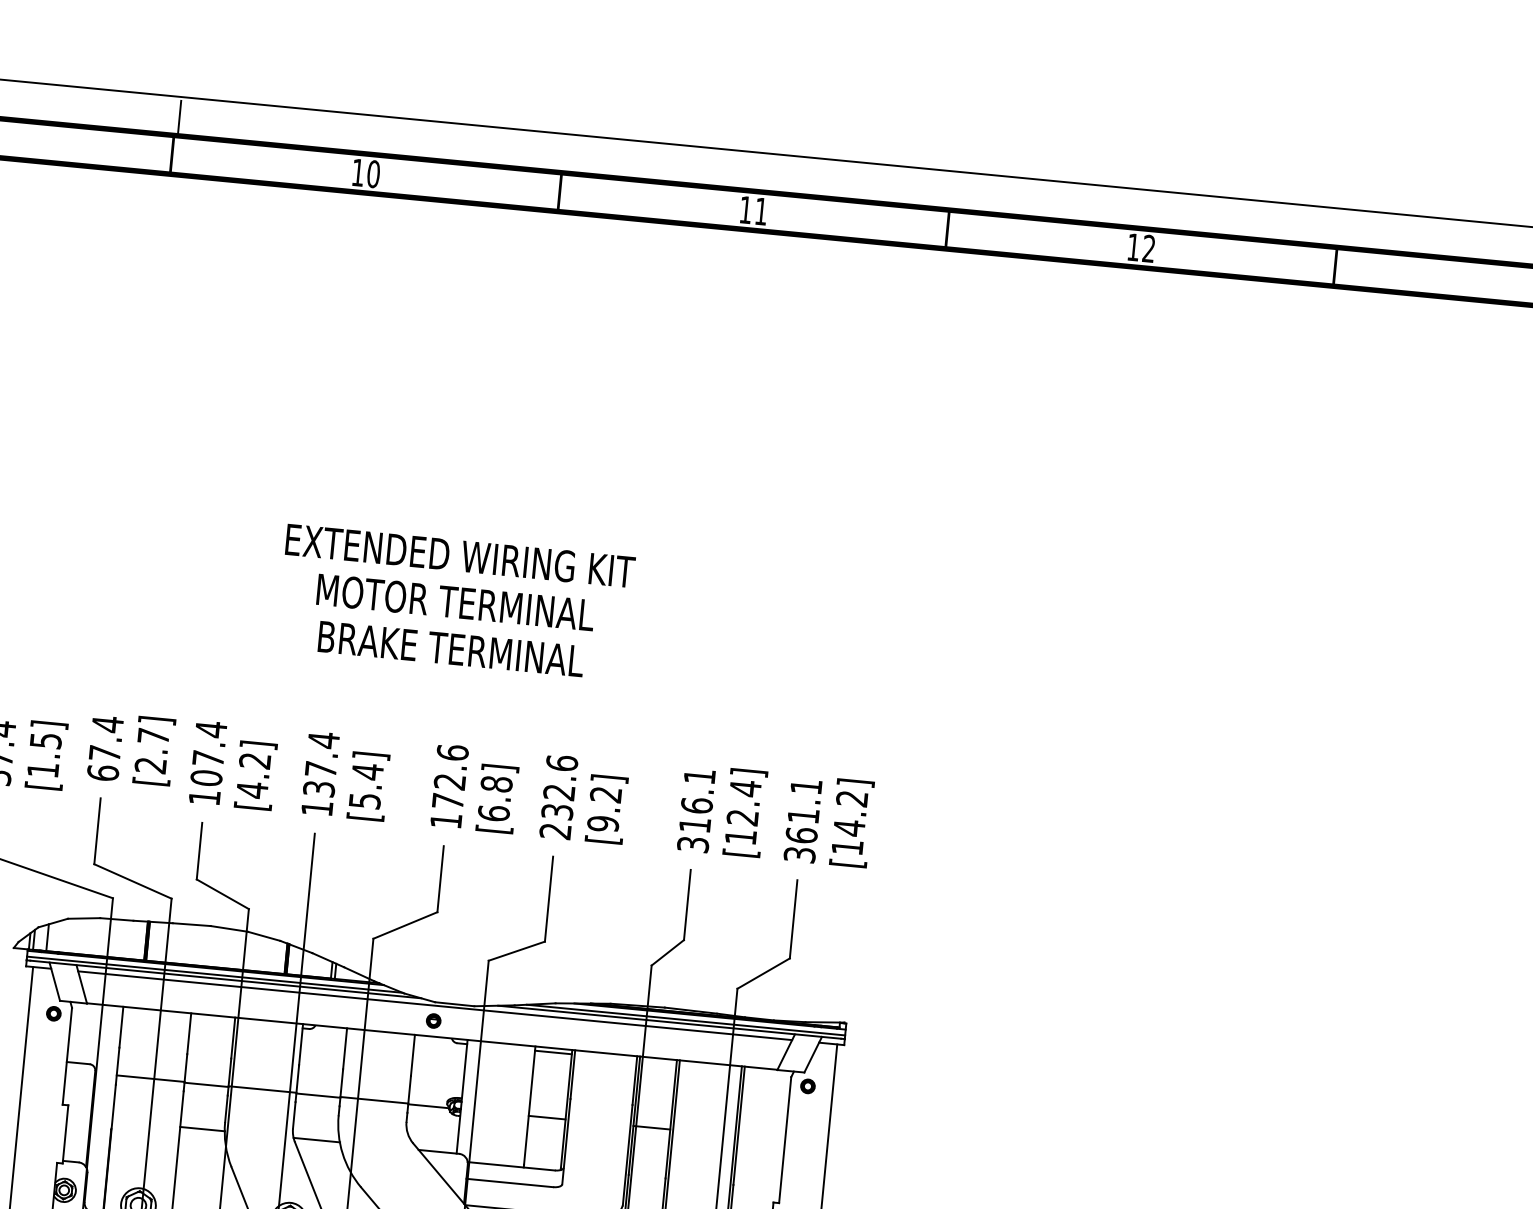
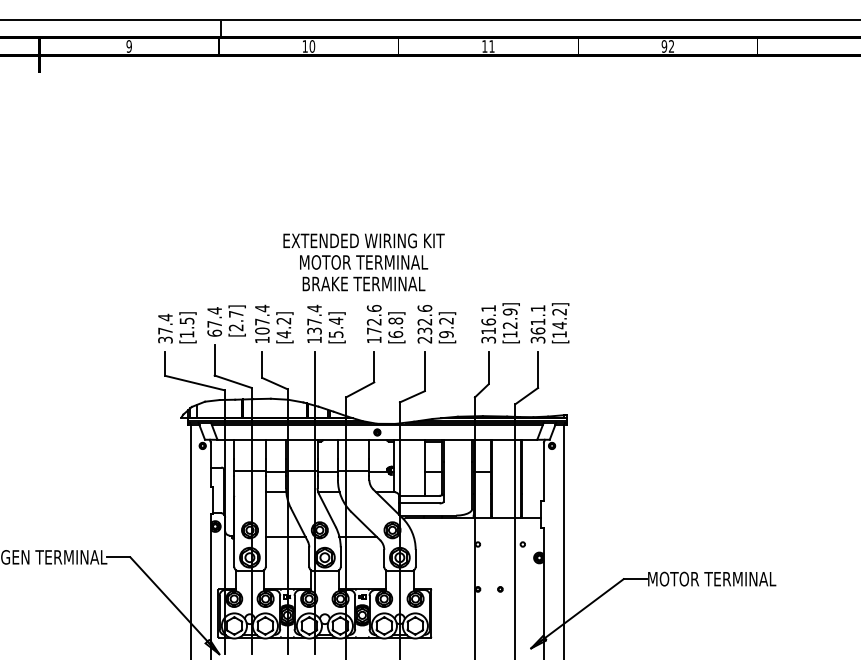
text: (1133, 247) -> (664, 46), 12 -> 92
text: (454, 602) -> (363, 262), moved
text: (744, 787) -> (509, 311), [12.4] -> [12.9]

